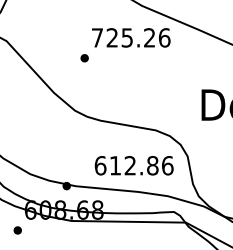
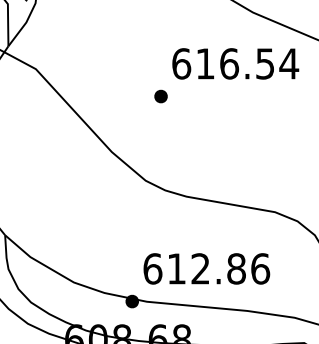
text: (130, 37) -> (234, 63), 725.26 -> 616.54
text: (133, 165) -> (205, 268), moved

